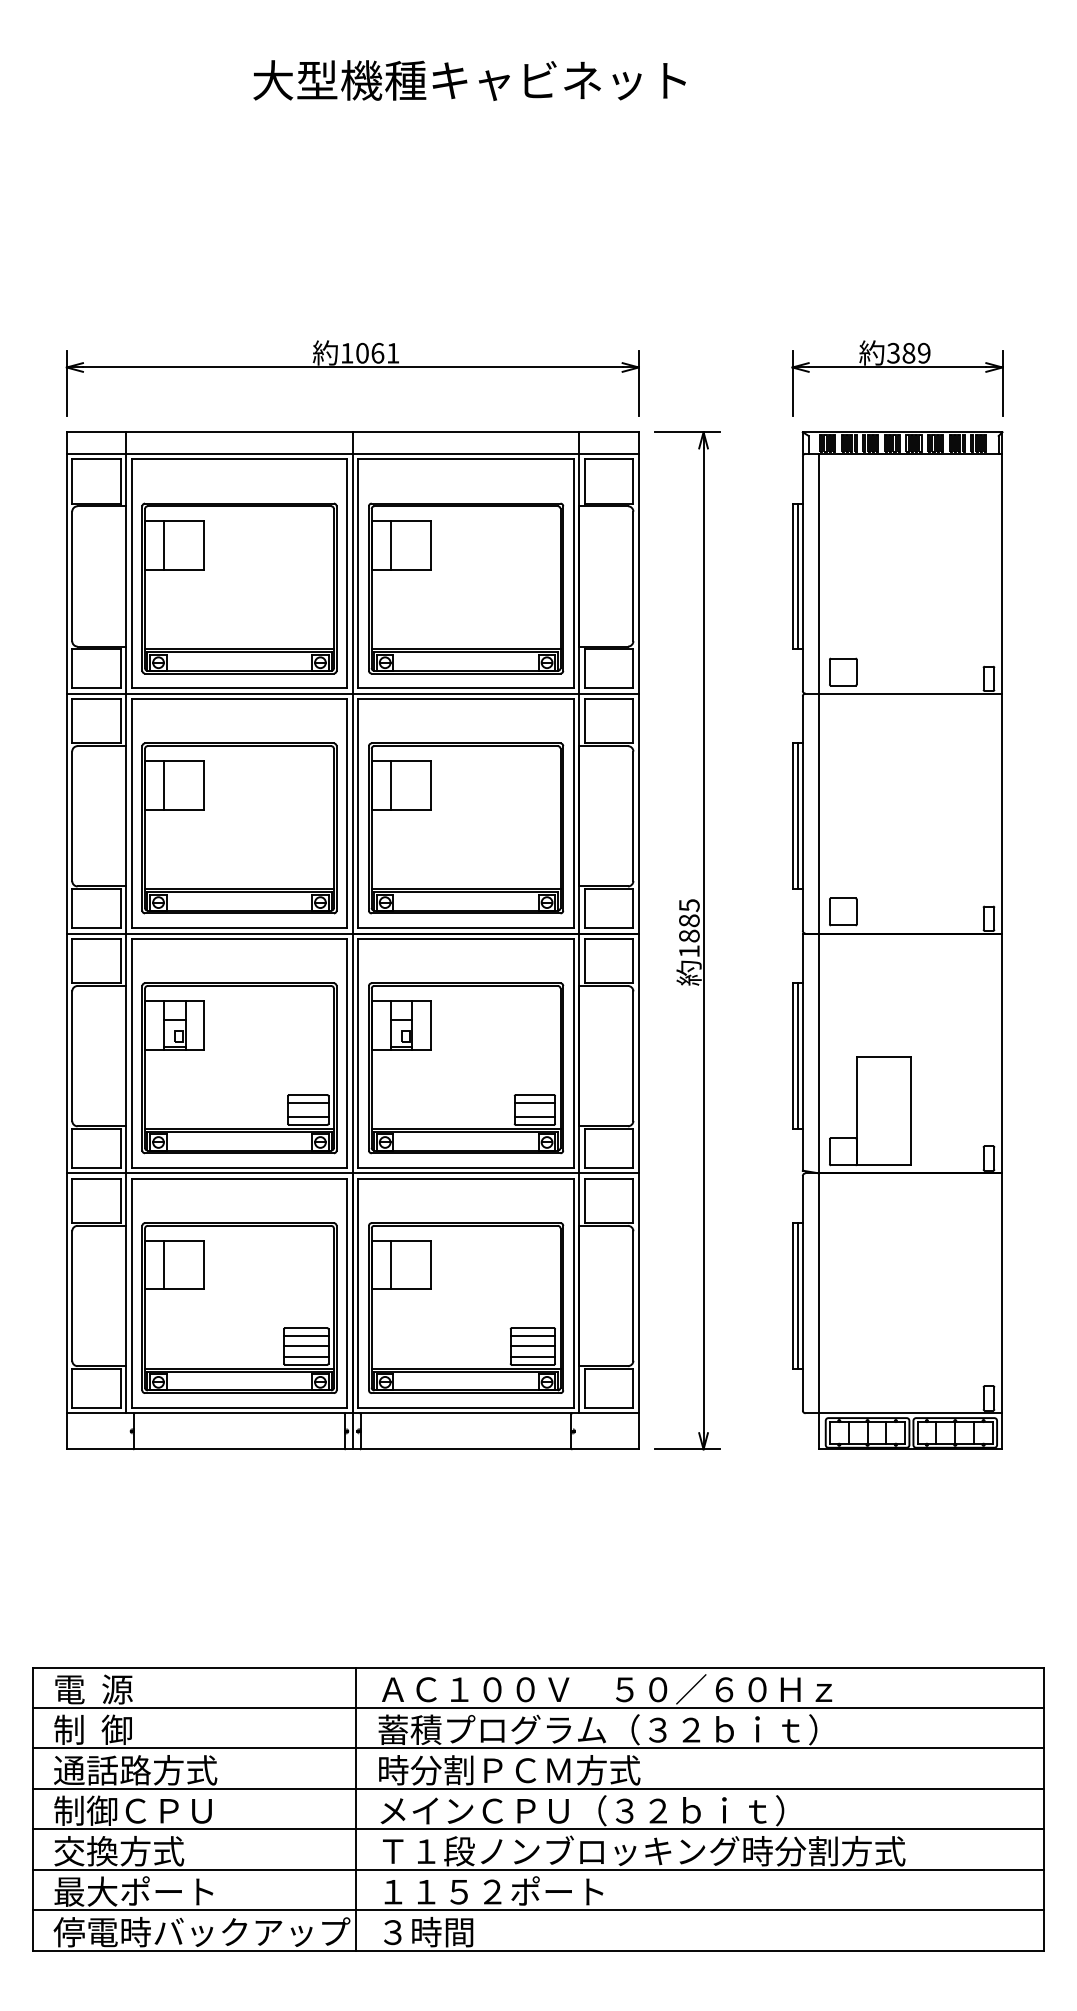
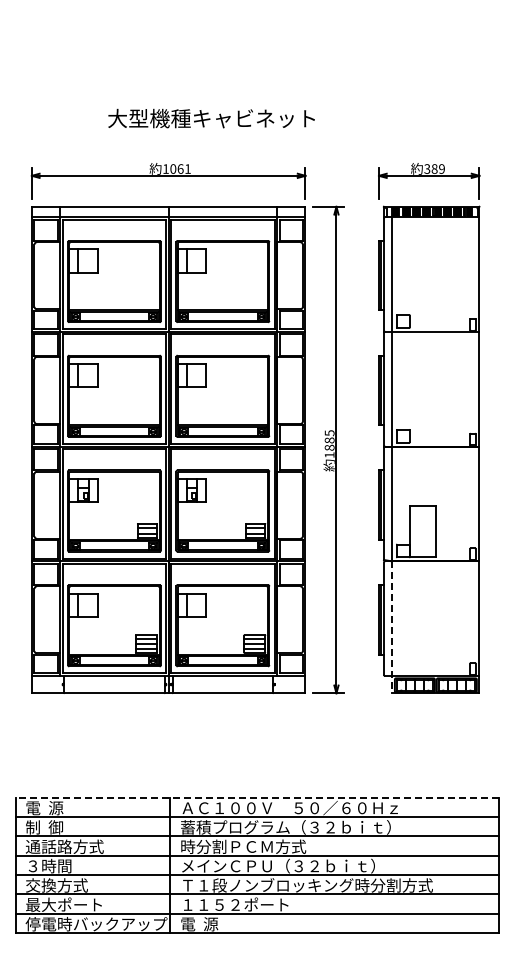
text: (469, 80) -> (211, 118), moved
line: (818, 1311) -> (391, 627), solid -> dashed
line: (538, 1667) -> (257, 797), solid -> dashed
text: (132, 1809) -> (63, 865), 制御ＣＰＵ -> ３時間
text: (425, 1932) -> (203, 924), ３時間 -> 電  源

